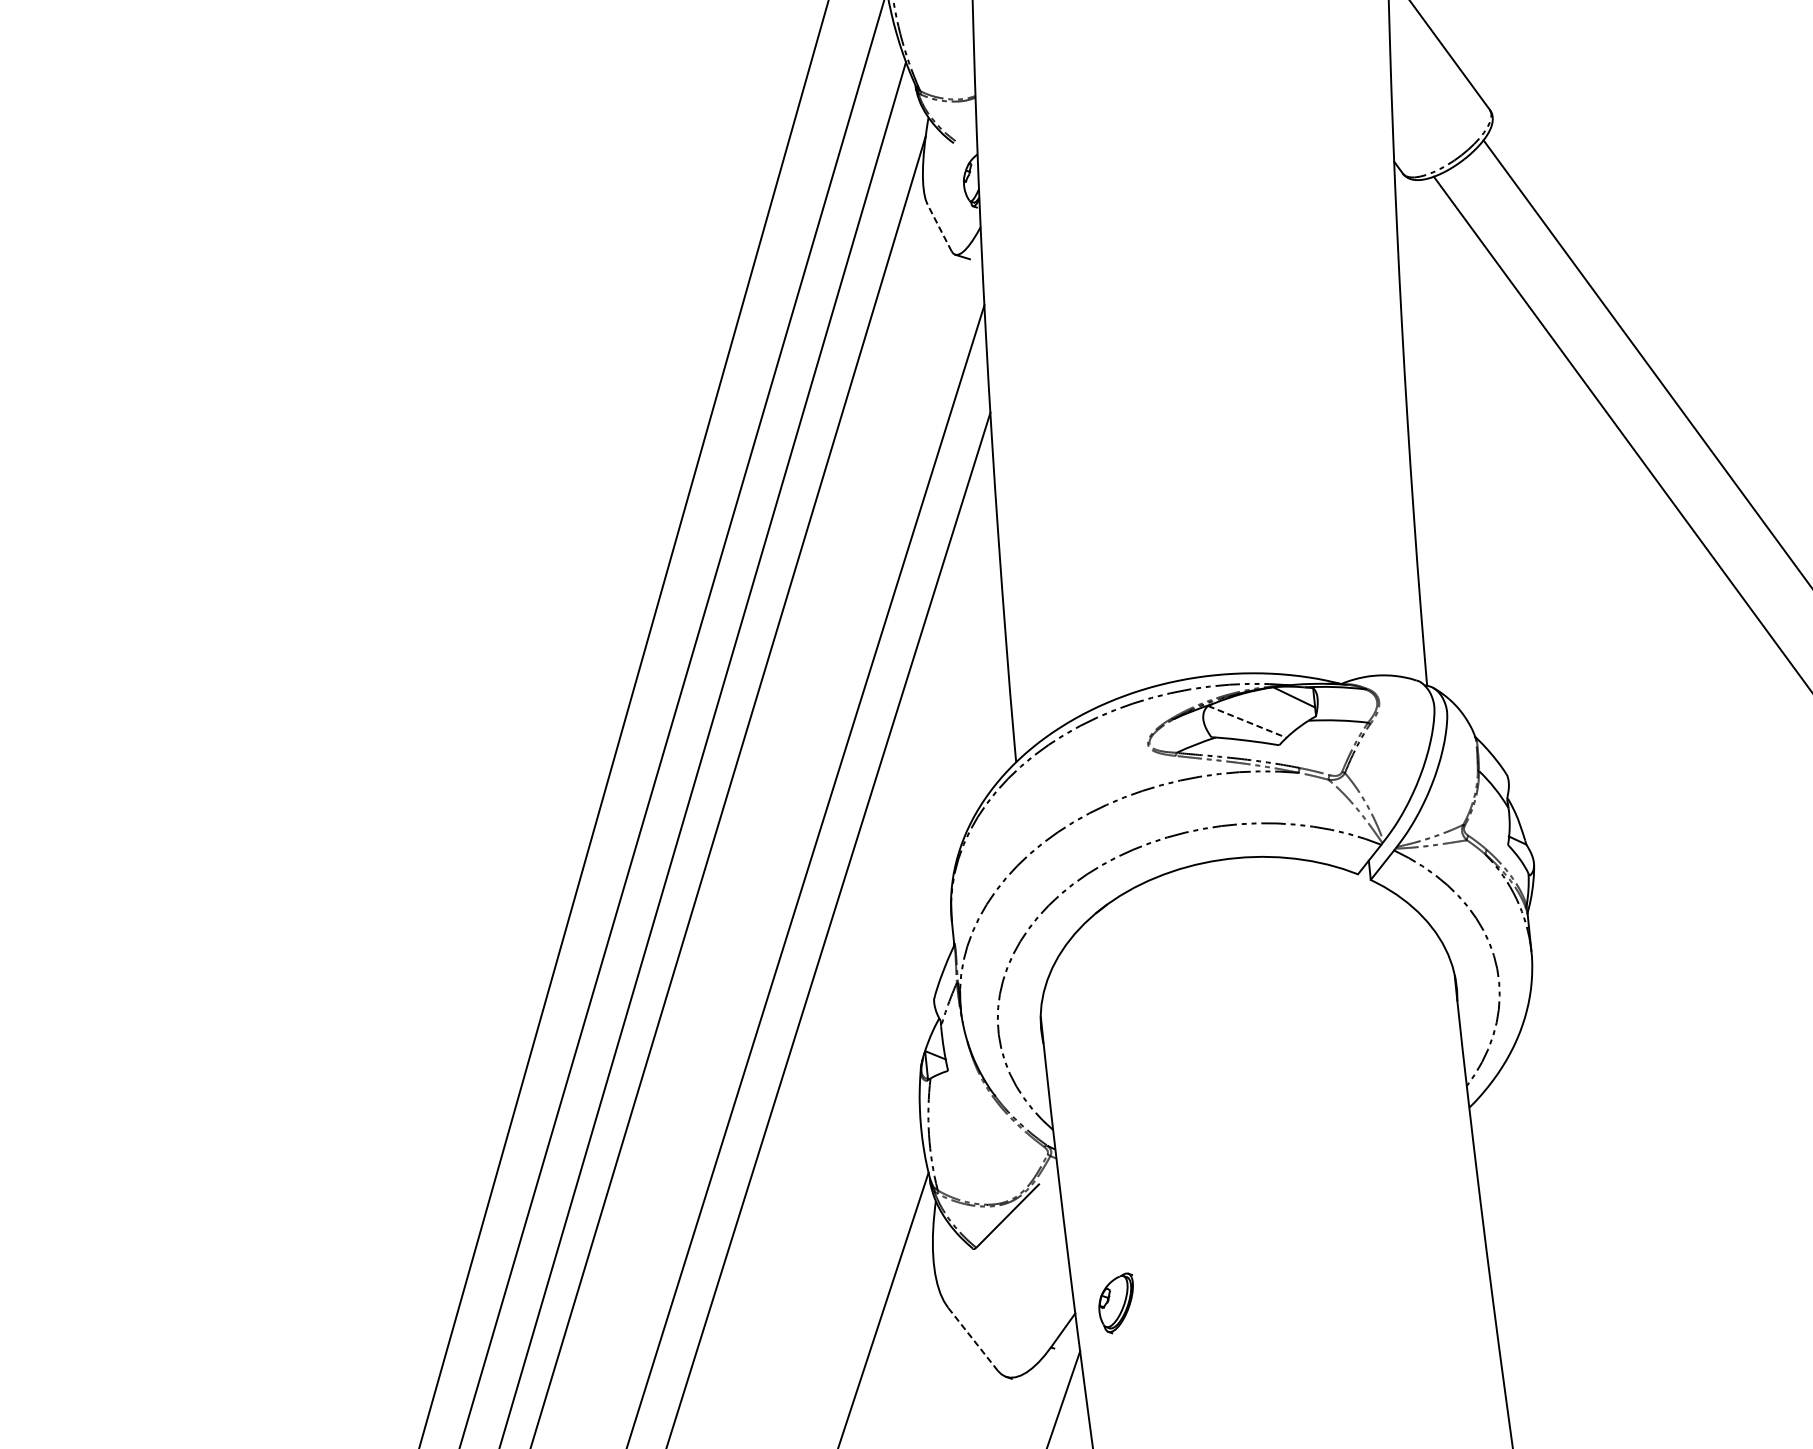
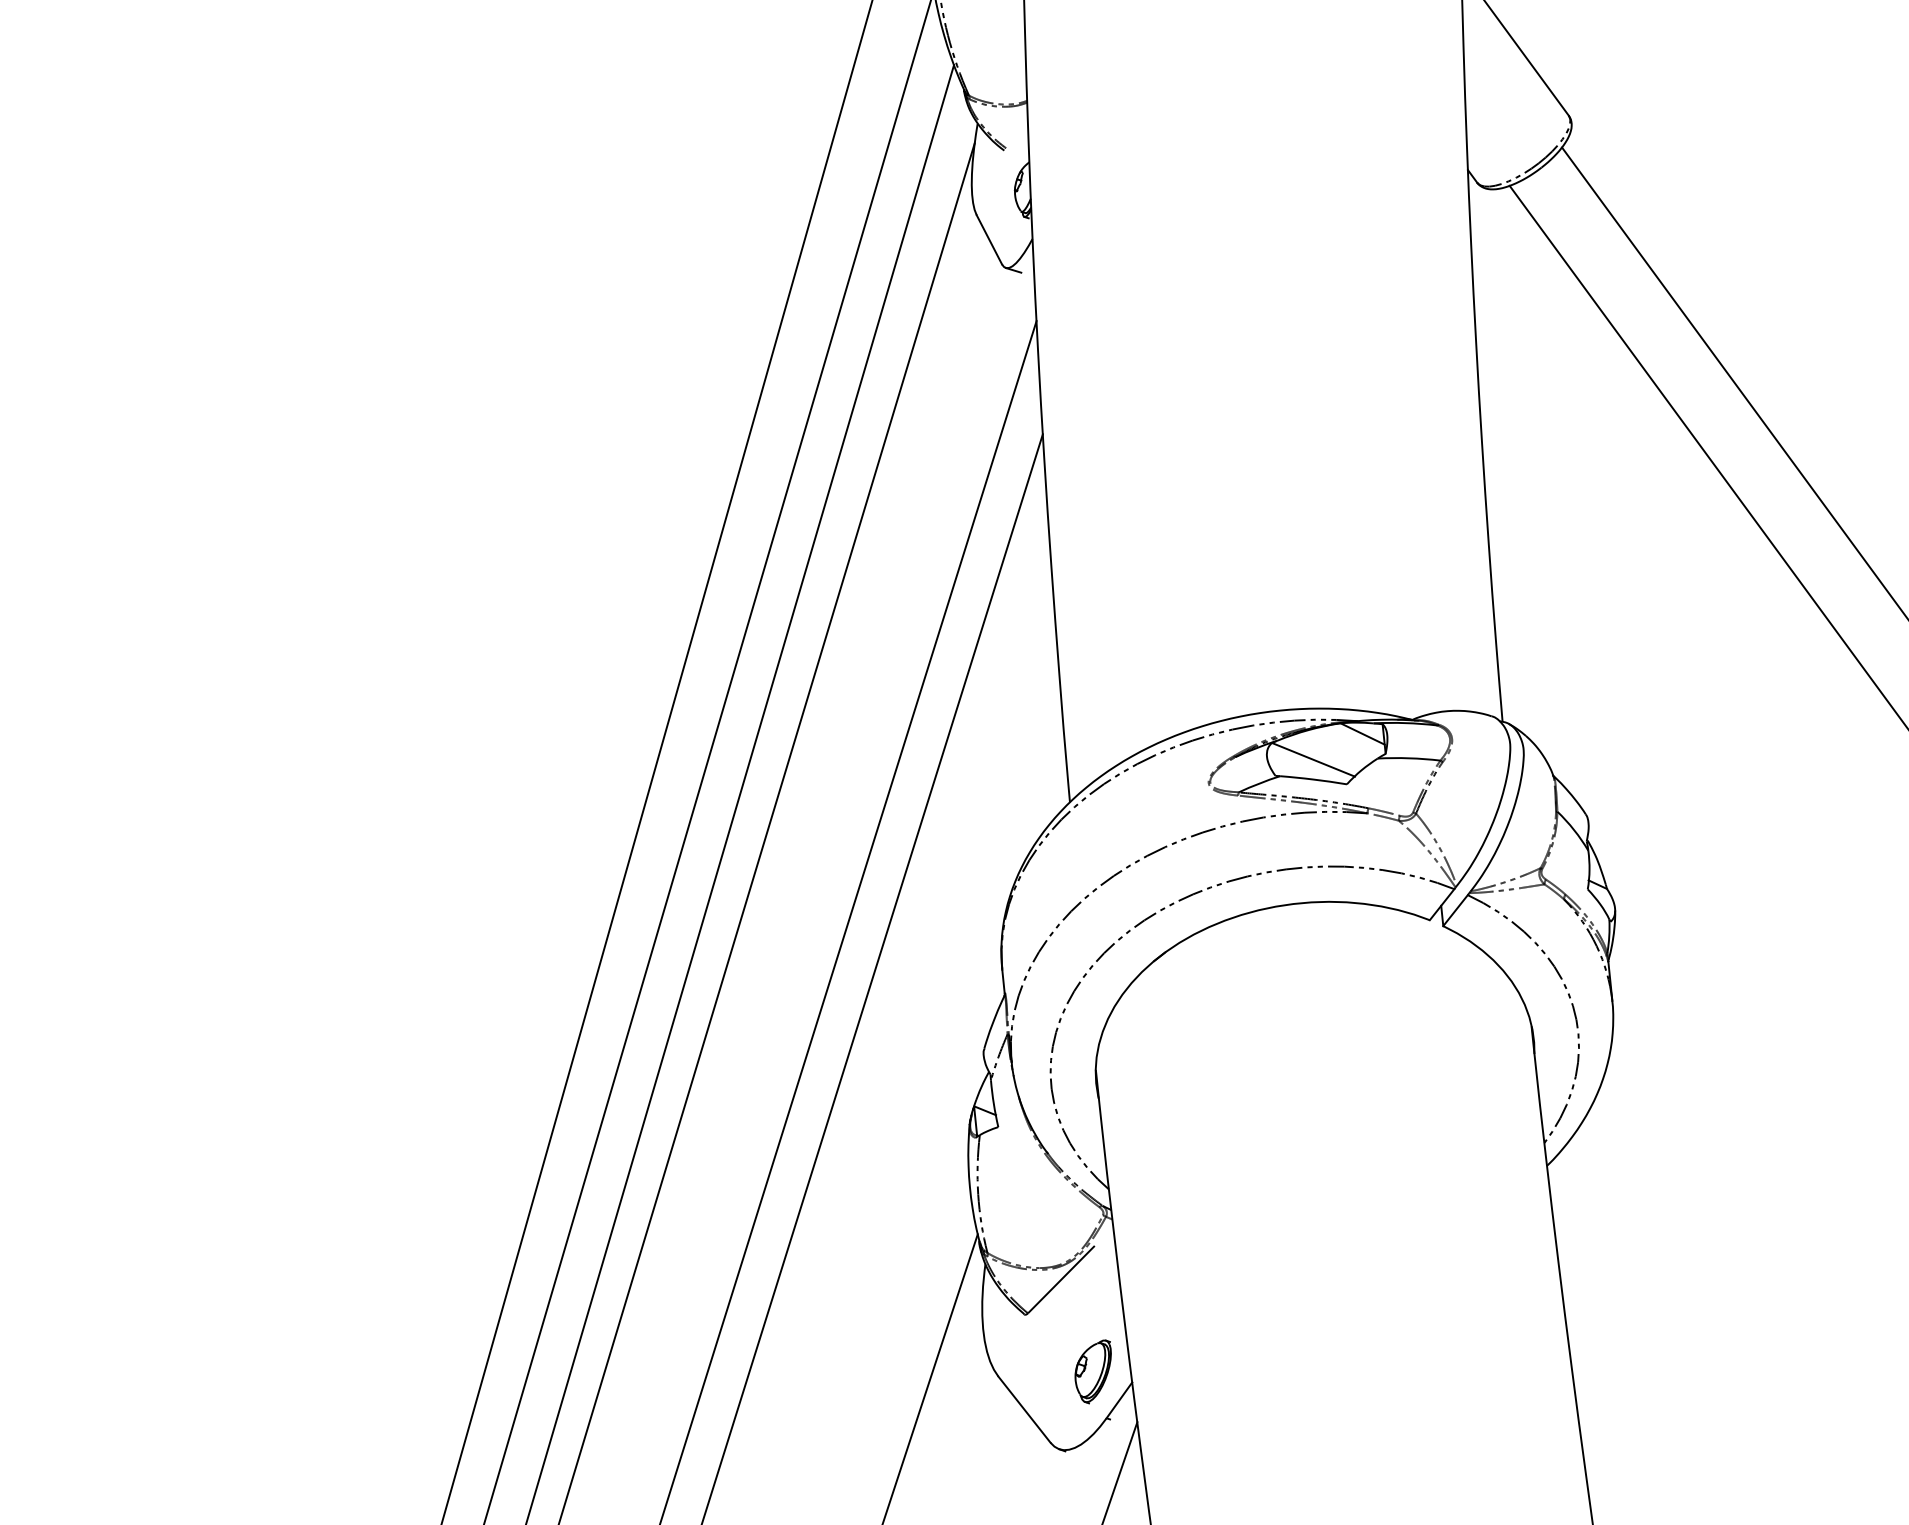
line: (939, 227) -> (989, 239), dashed -> solid
line: (1247, 721) -> (1313, 759), dashed -> solid
part: (1115, 1302) -> (1092, 1371), moved
line: (972, 1339) -> (1024, 1409), dashed -> solid

